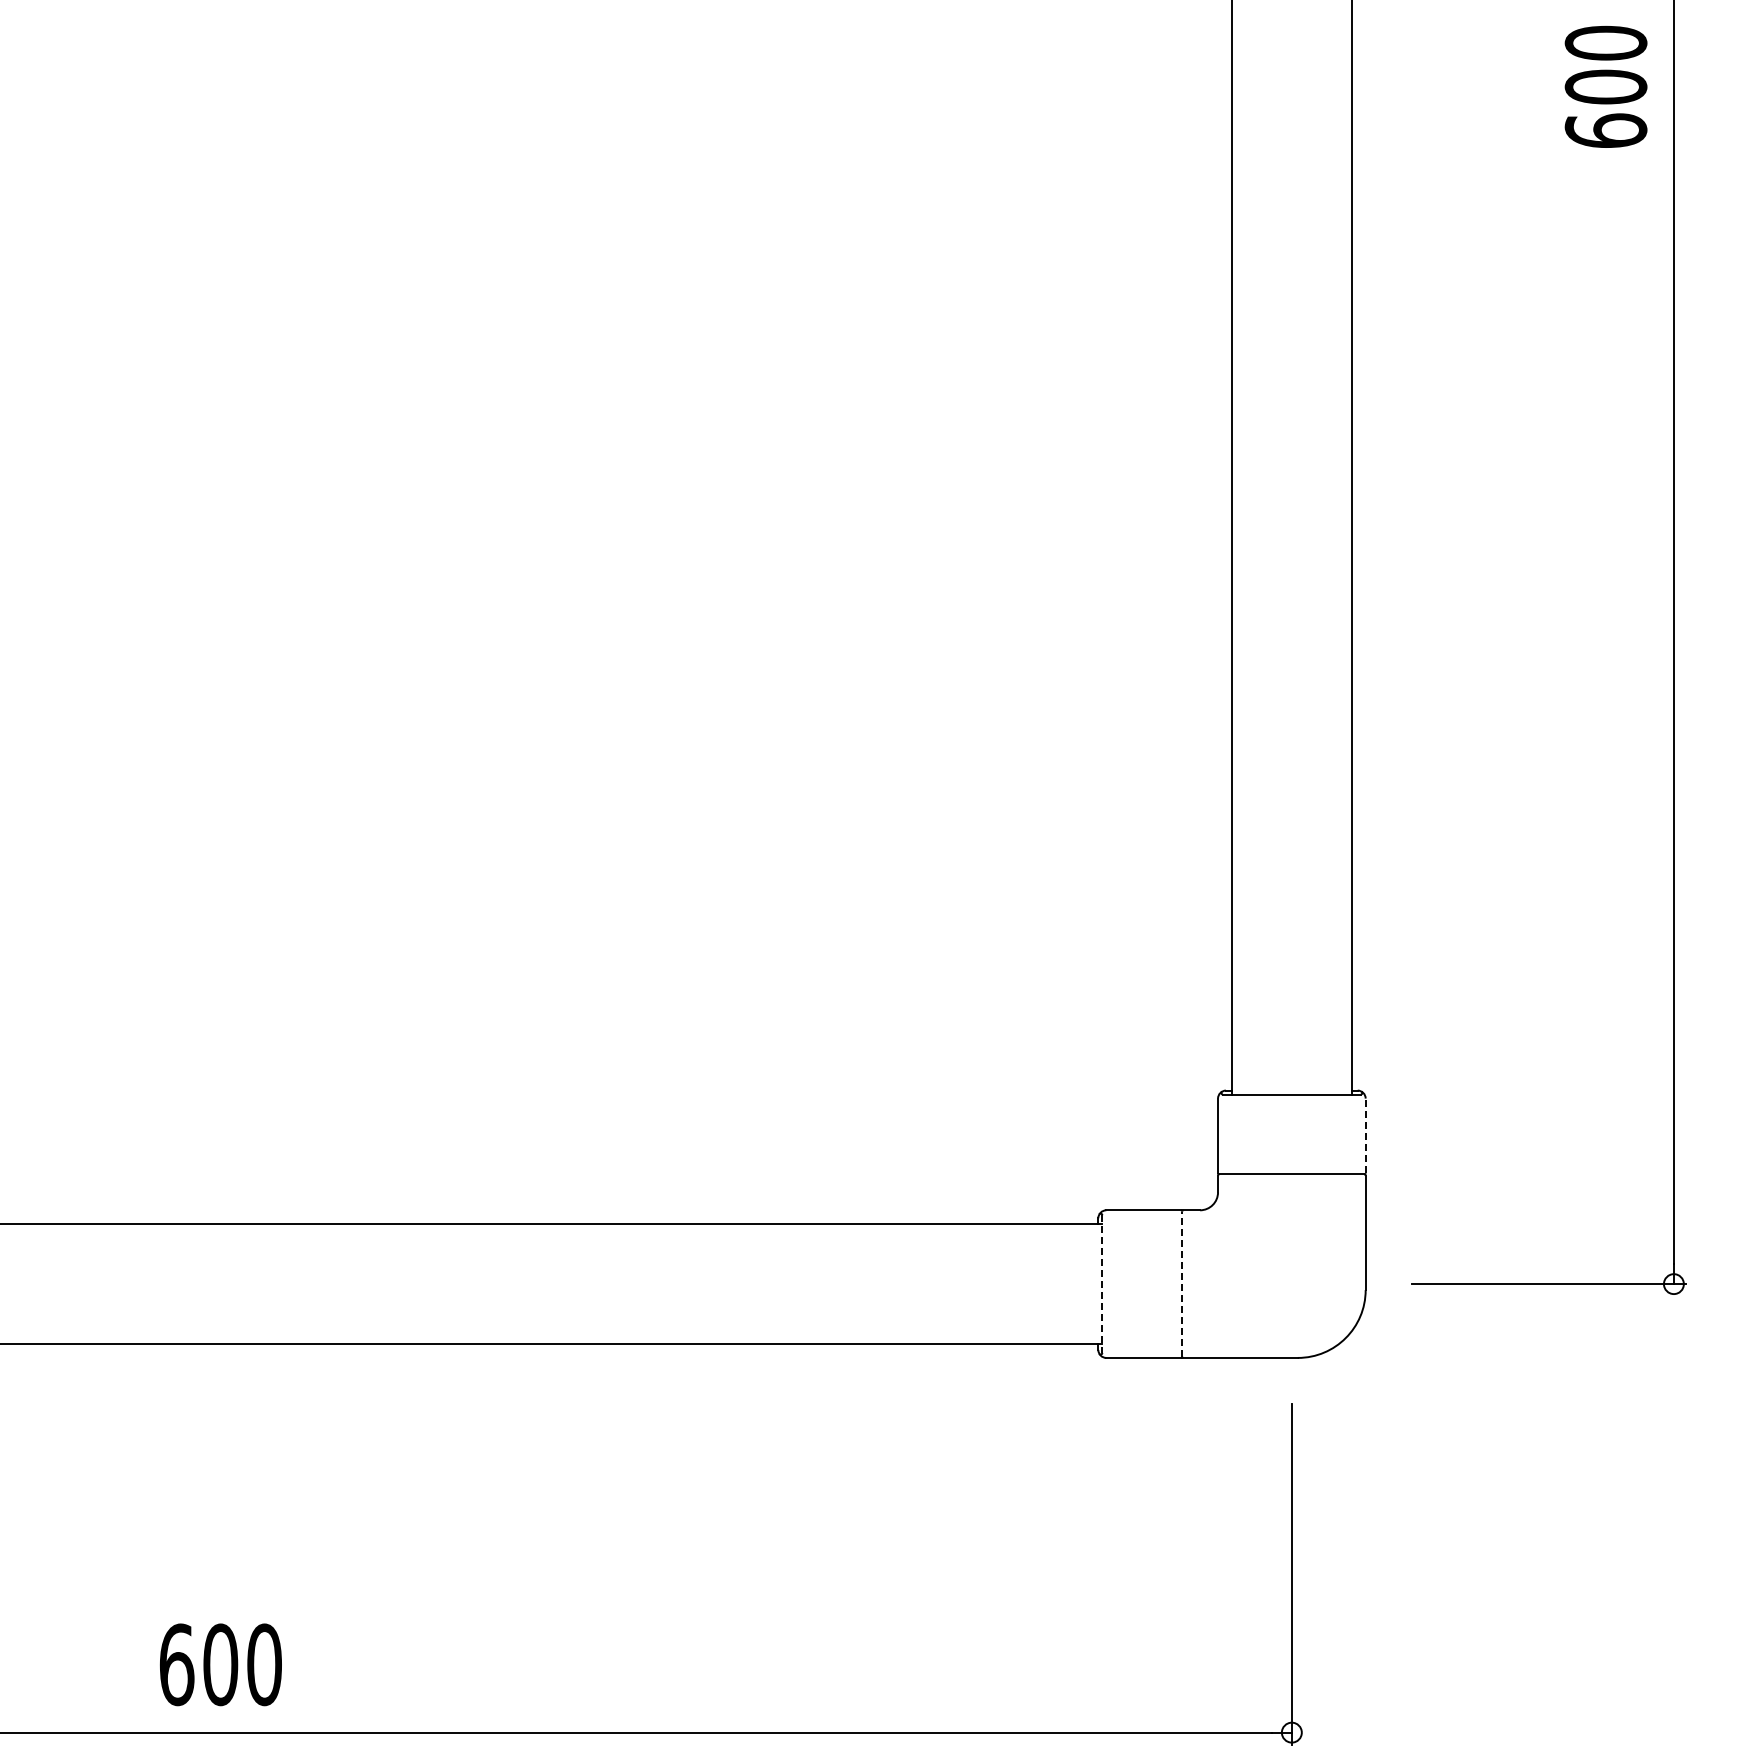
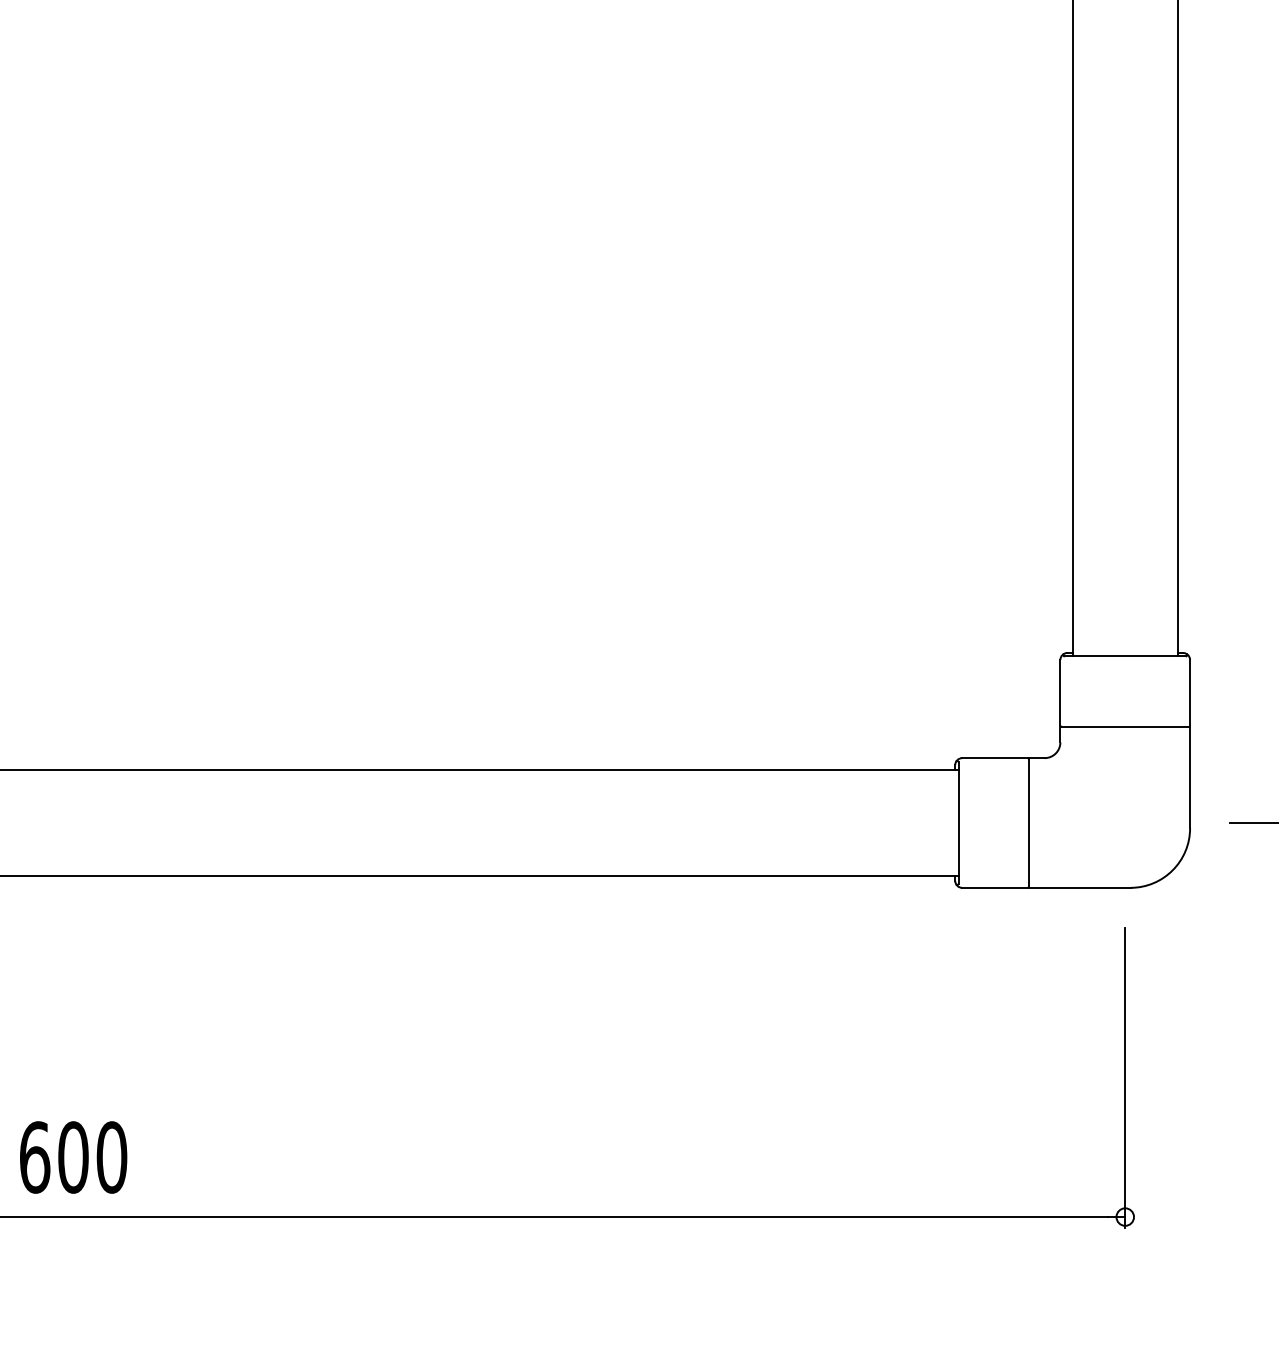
line: (1365, 1135) -> (1189, 692), dashed -> solid
line: (1102, 1284) -> (958, 823), dashed -> solid
line: (1182, 1284) -> (1029, 823), dashed -> solid
text: (220, 1664) -> (73, 1157), moved

